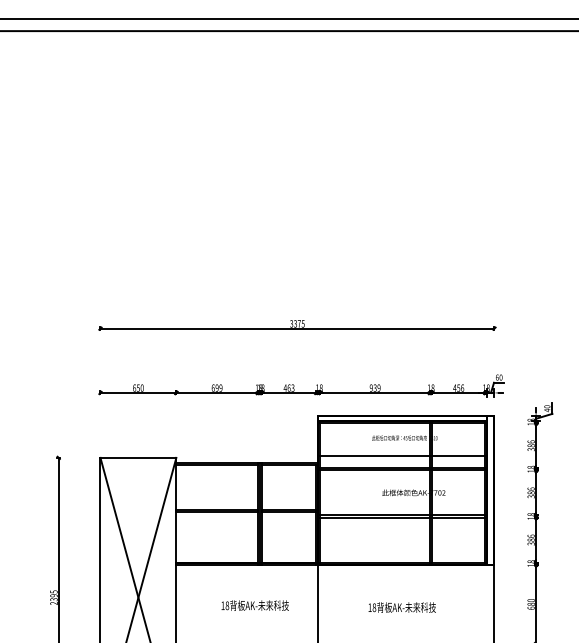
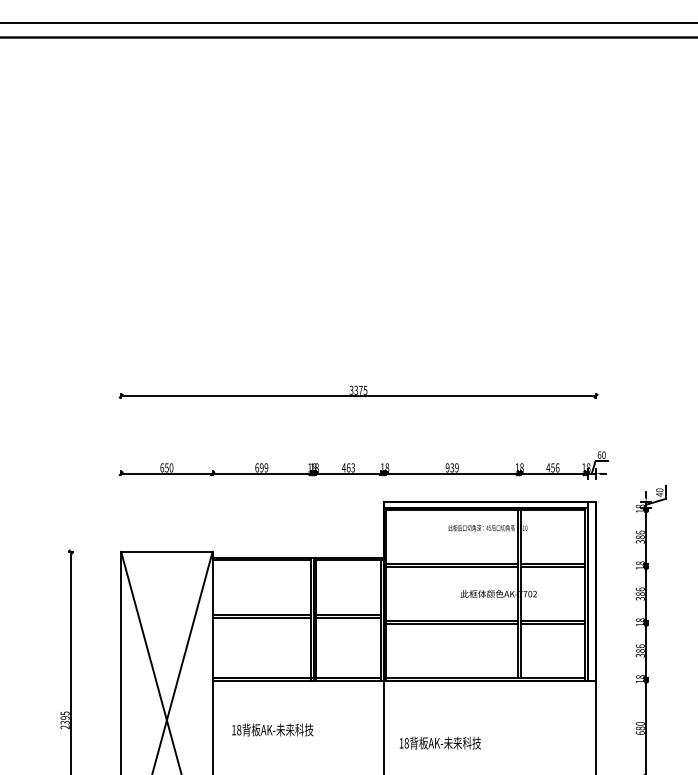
line: (401, 456) -> (483, 550), removed
text: (254, 605) -> (271, 729), moved
text: (401, 607) -> (439, 743), moved

